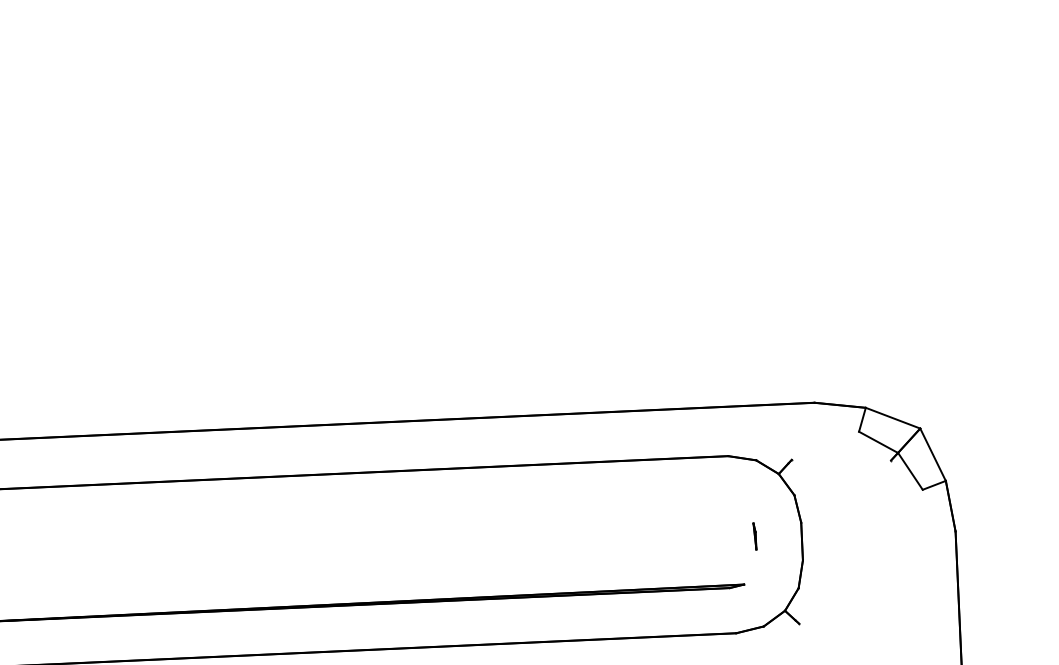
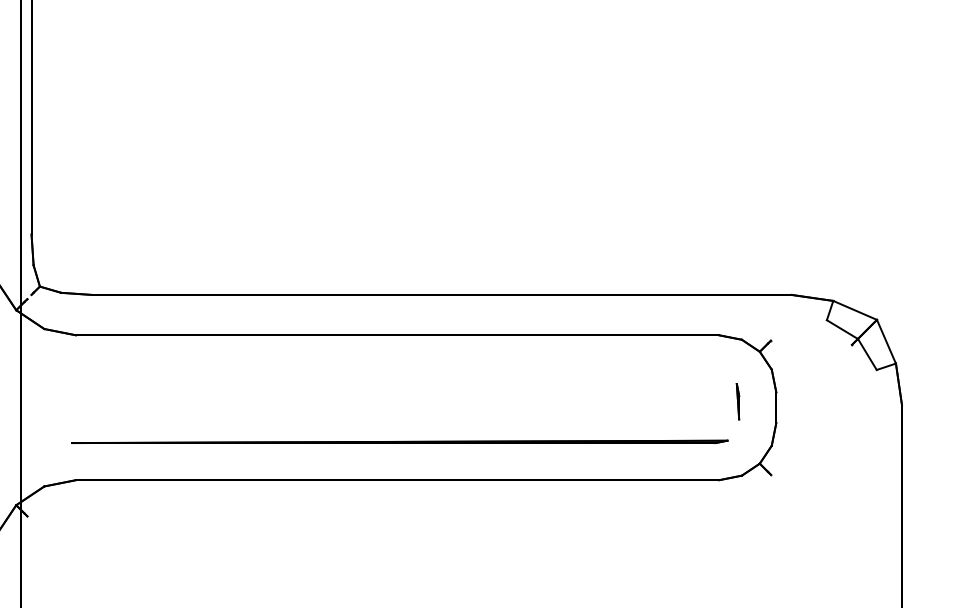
part: (754, 536) -> (737, 401), size x1.67

